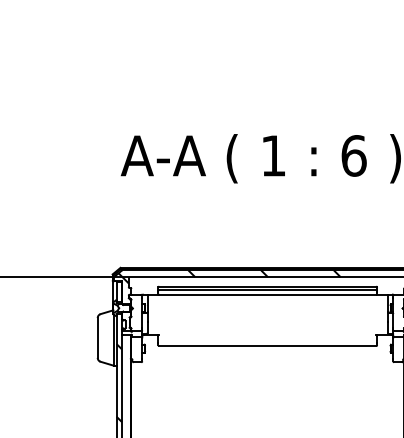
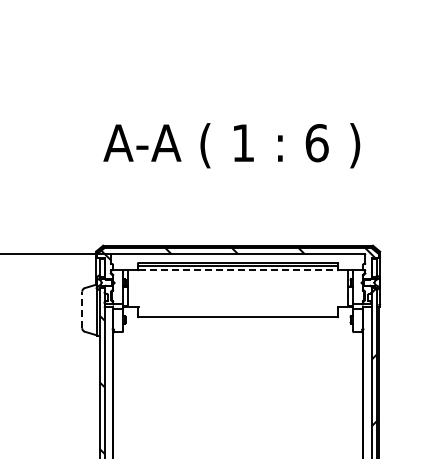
line: (268, 294) -> (238, 270), solid -> dashed
line: (98, 337) -> (82, 309), solid -> dashed

